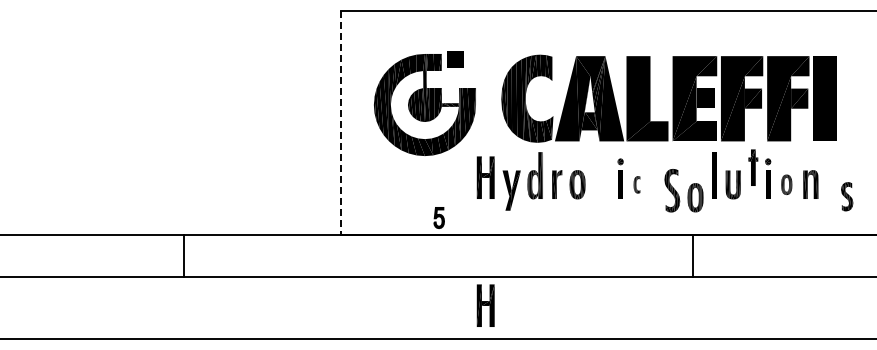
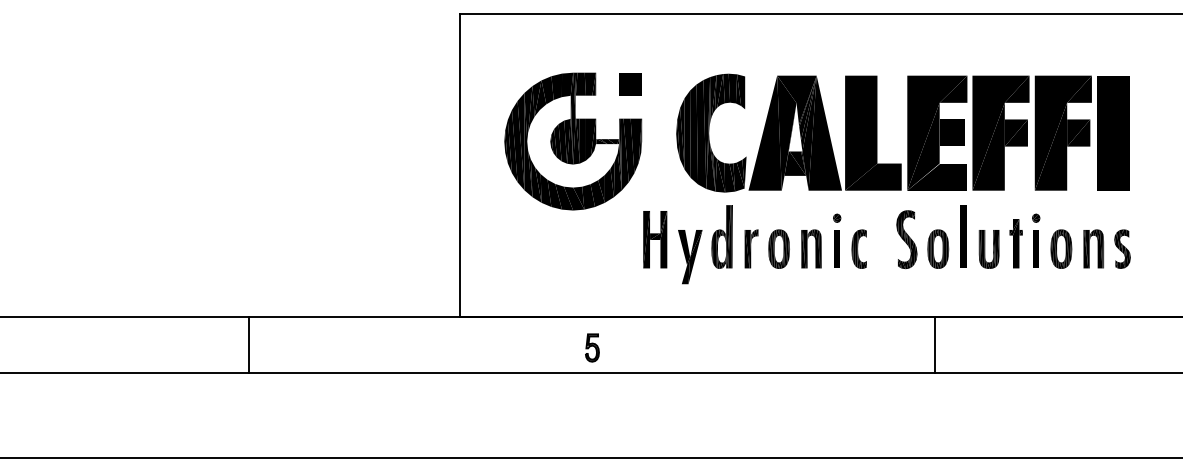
part: (455, 59) -> (630, 84), moved
line: (341, 123) -> (460, 166), dashed -> solid
part: (753, 167) -> (1016, 243), moved
part: (601, 184) -> (811, 248), added
part: (636, 184) -> (858, 248), size x1.67
part: (786, 184) -> (1060, 248), size x1.43
part: (683, 190) -> (921, 239), moved
part: (847, 196) -> (1122, 248), moved
part: (438, 217) -> (591, 347), moved
part: (485, 305) -> (654, 412), removed

